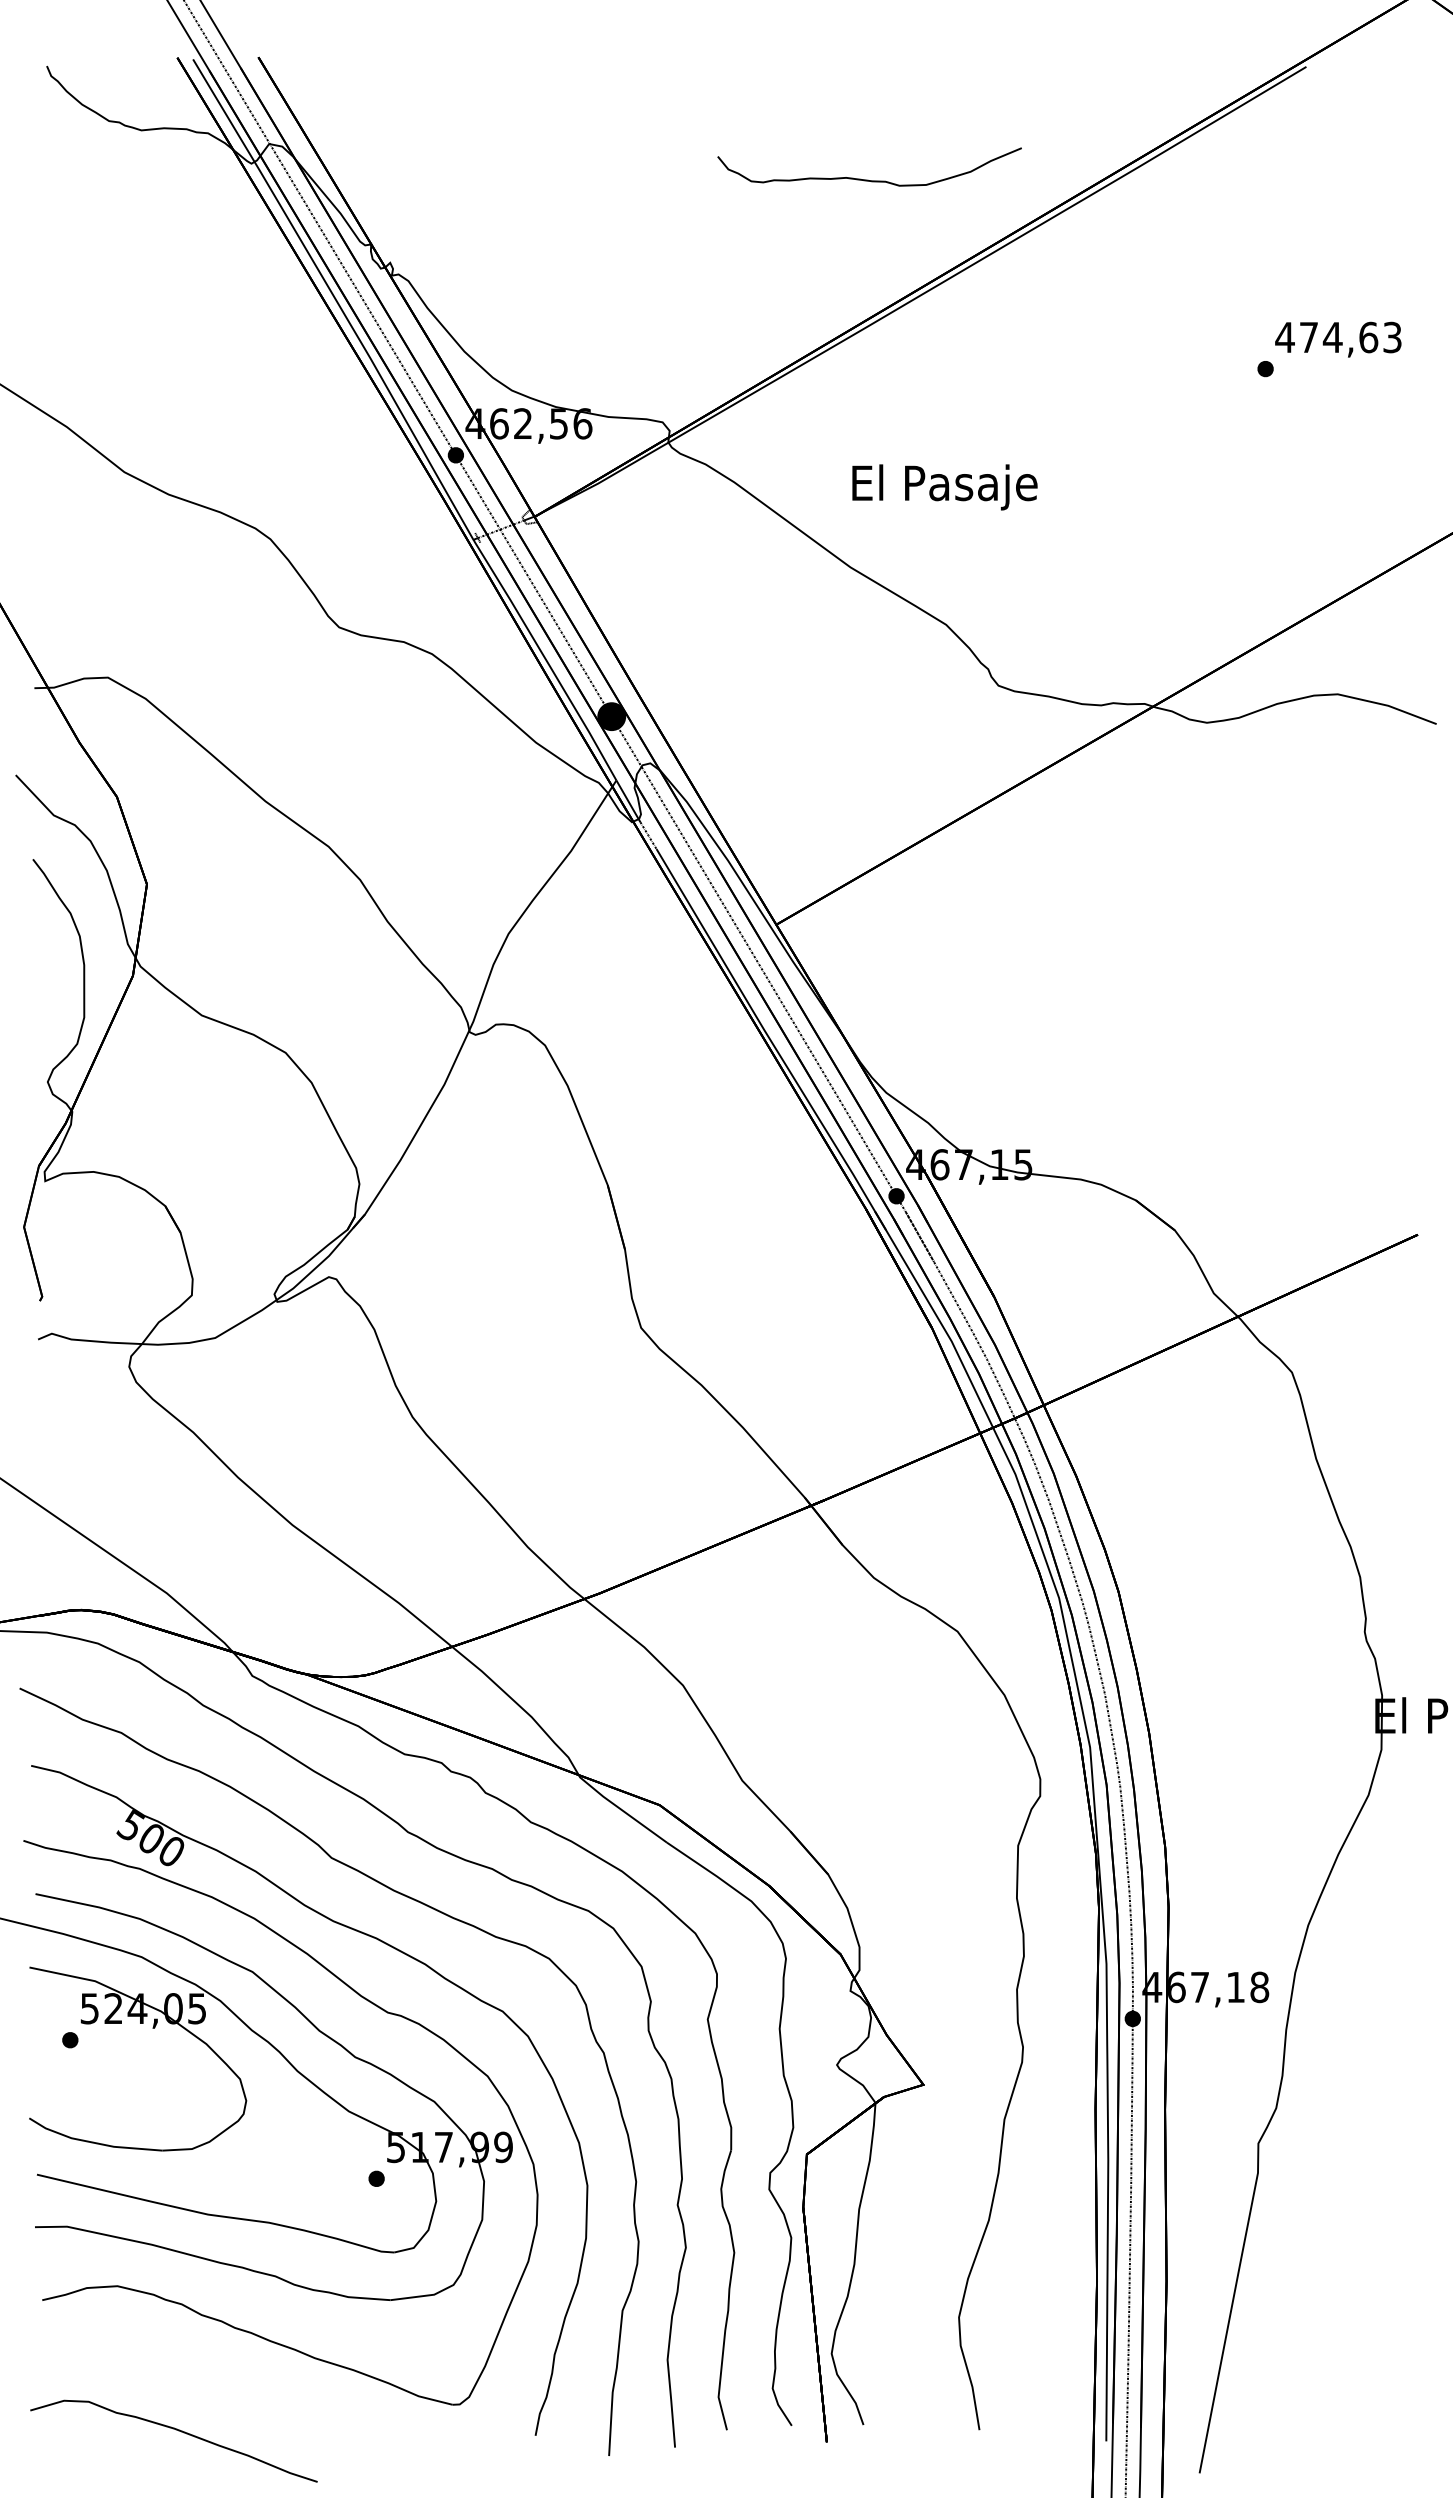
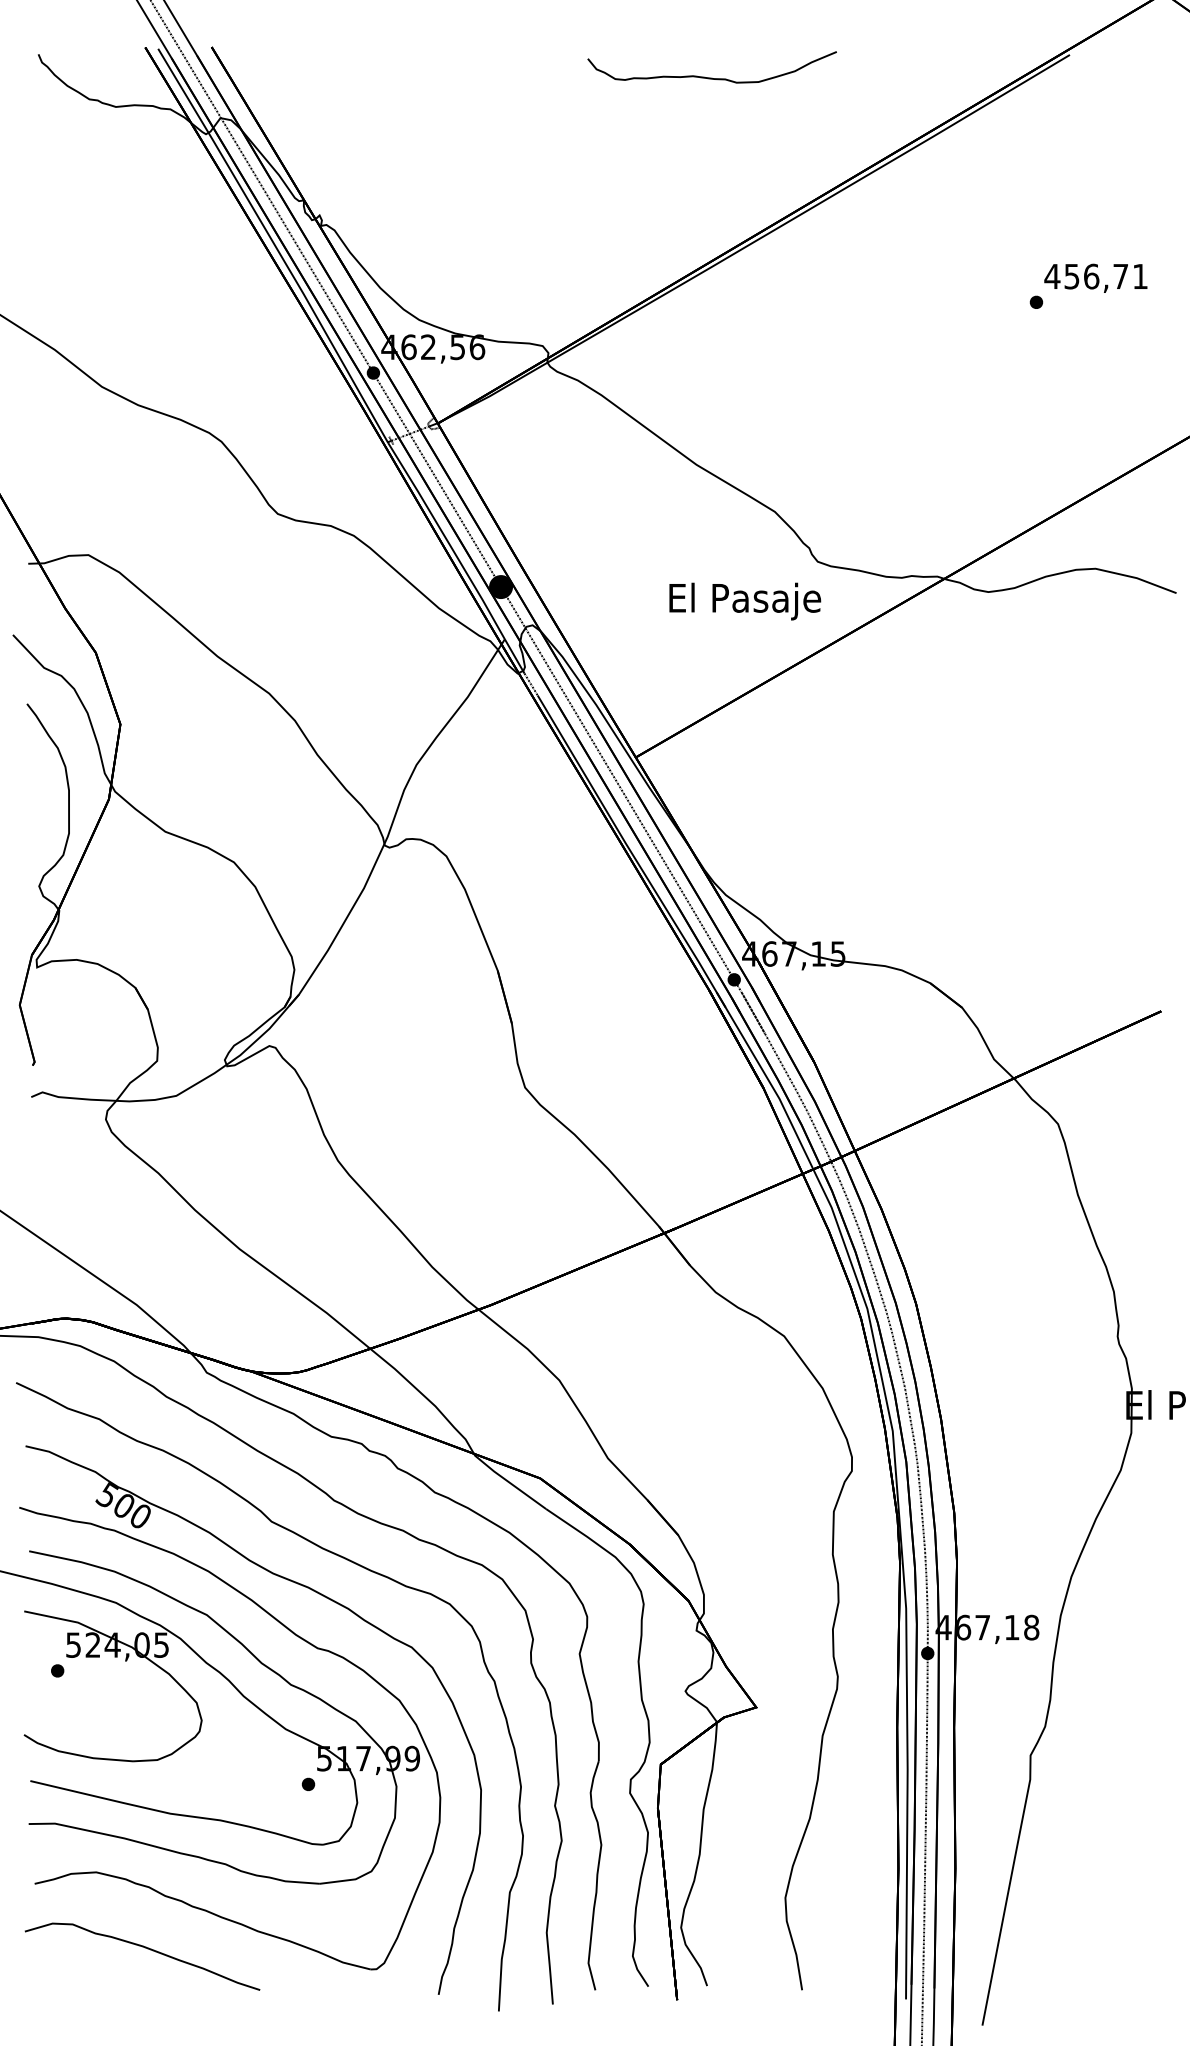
part: (868, 179) -> (711, 77), moved
text: (1350, 337) -> (1105, 276), 474,63 -> 456,71
text: (944, 487) -> (744, 601), moved
curve: (178, 2431) -> (146, 1948), moved

